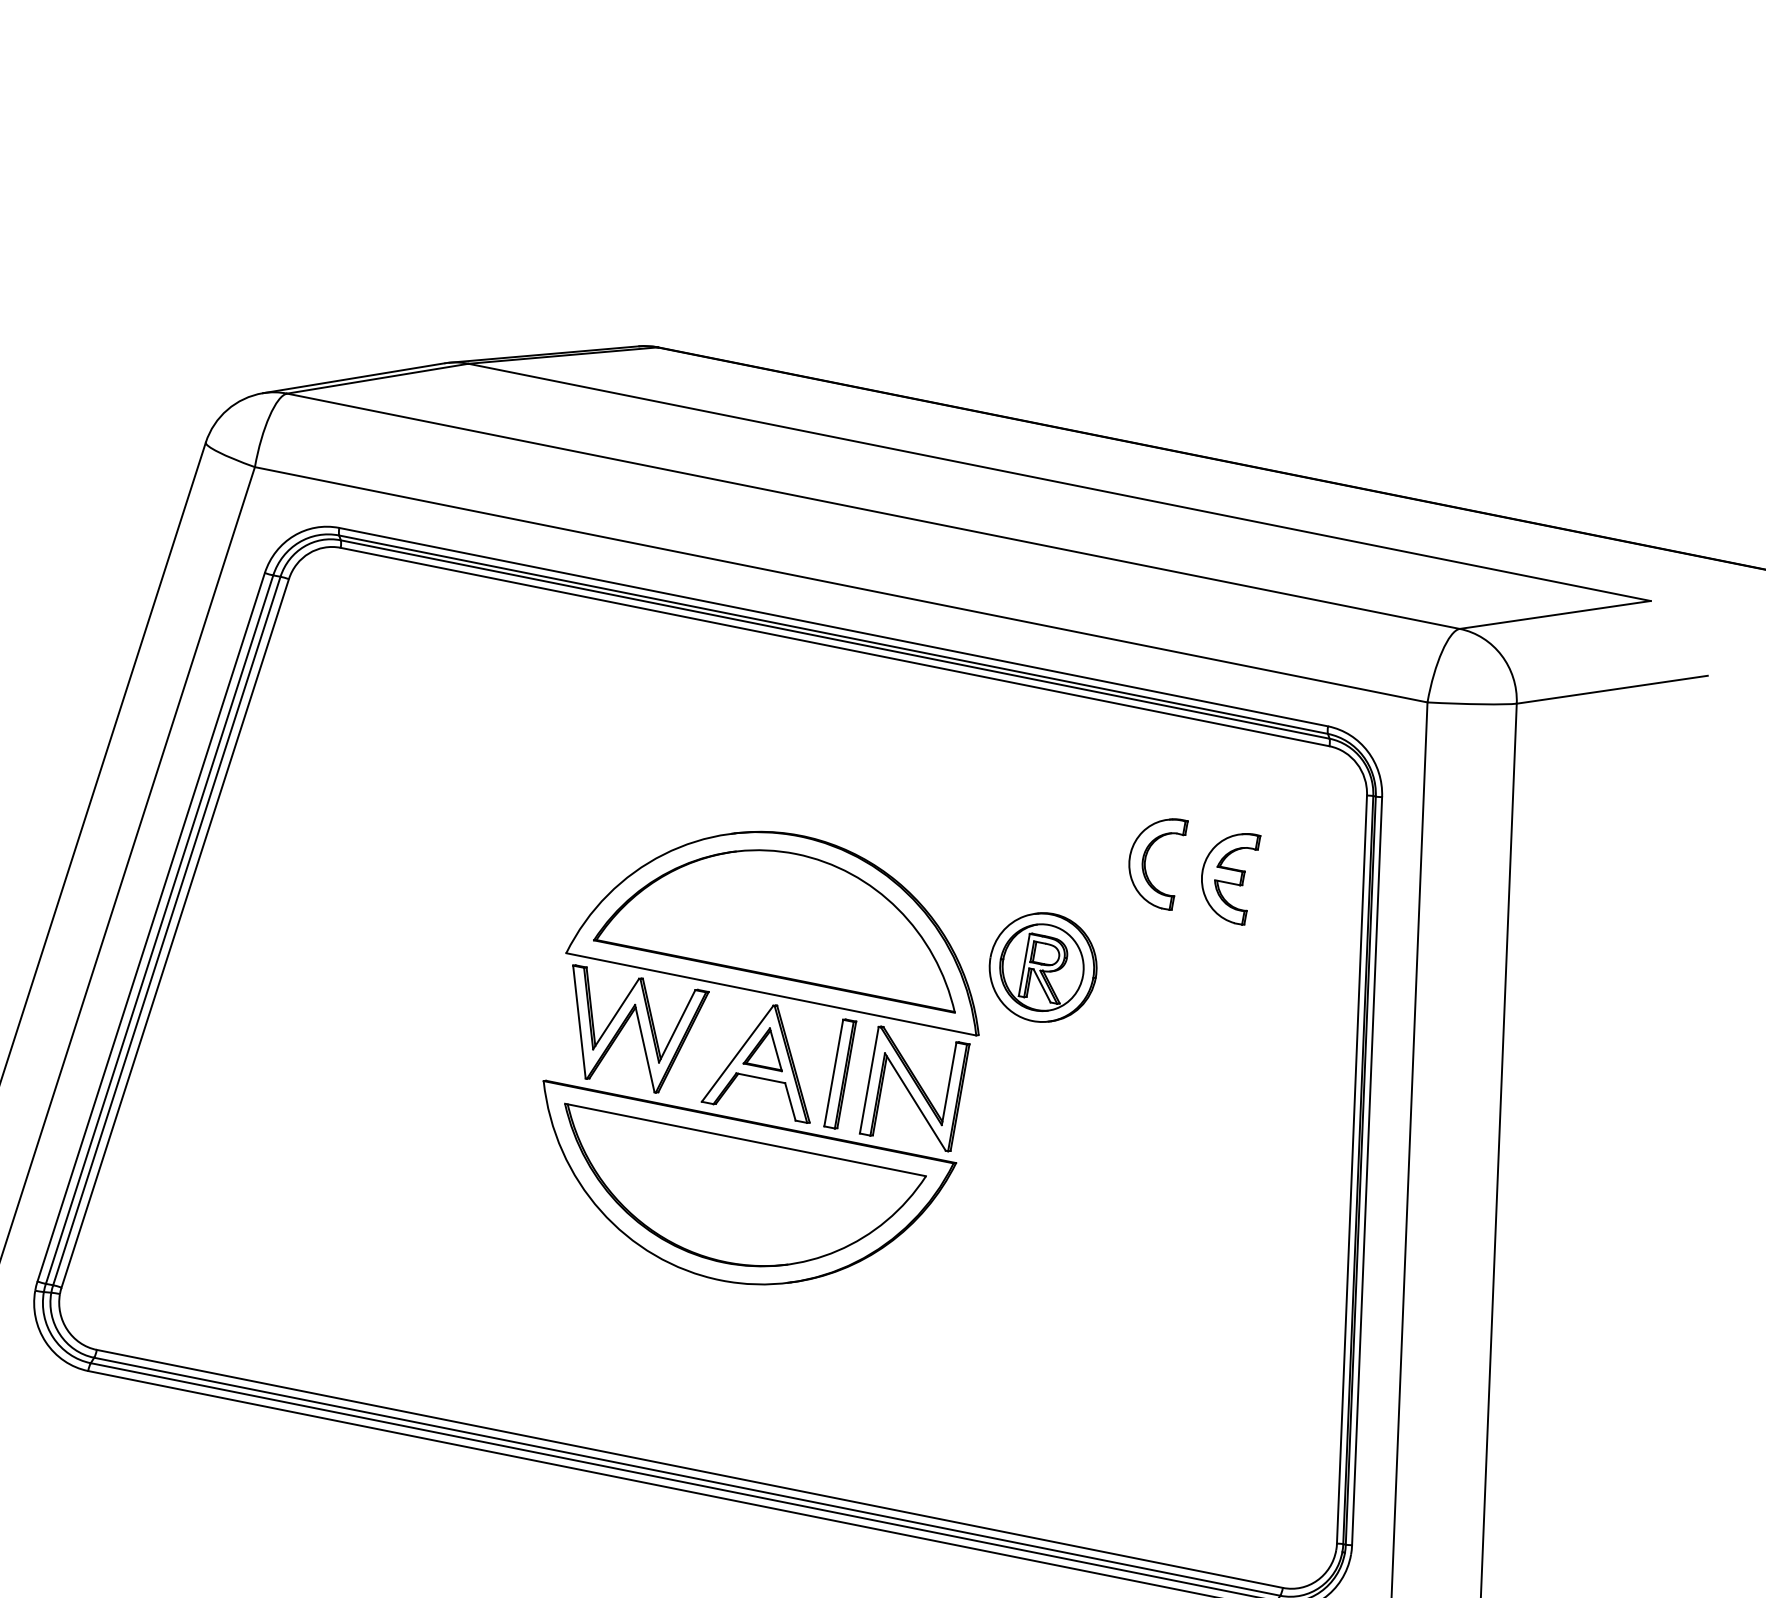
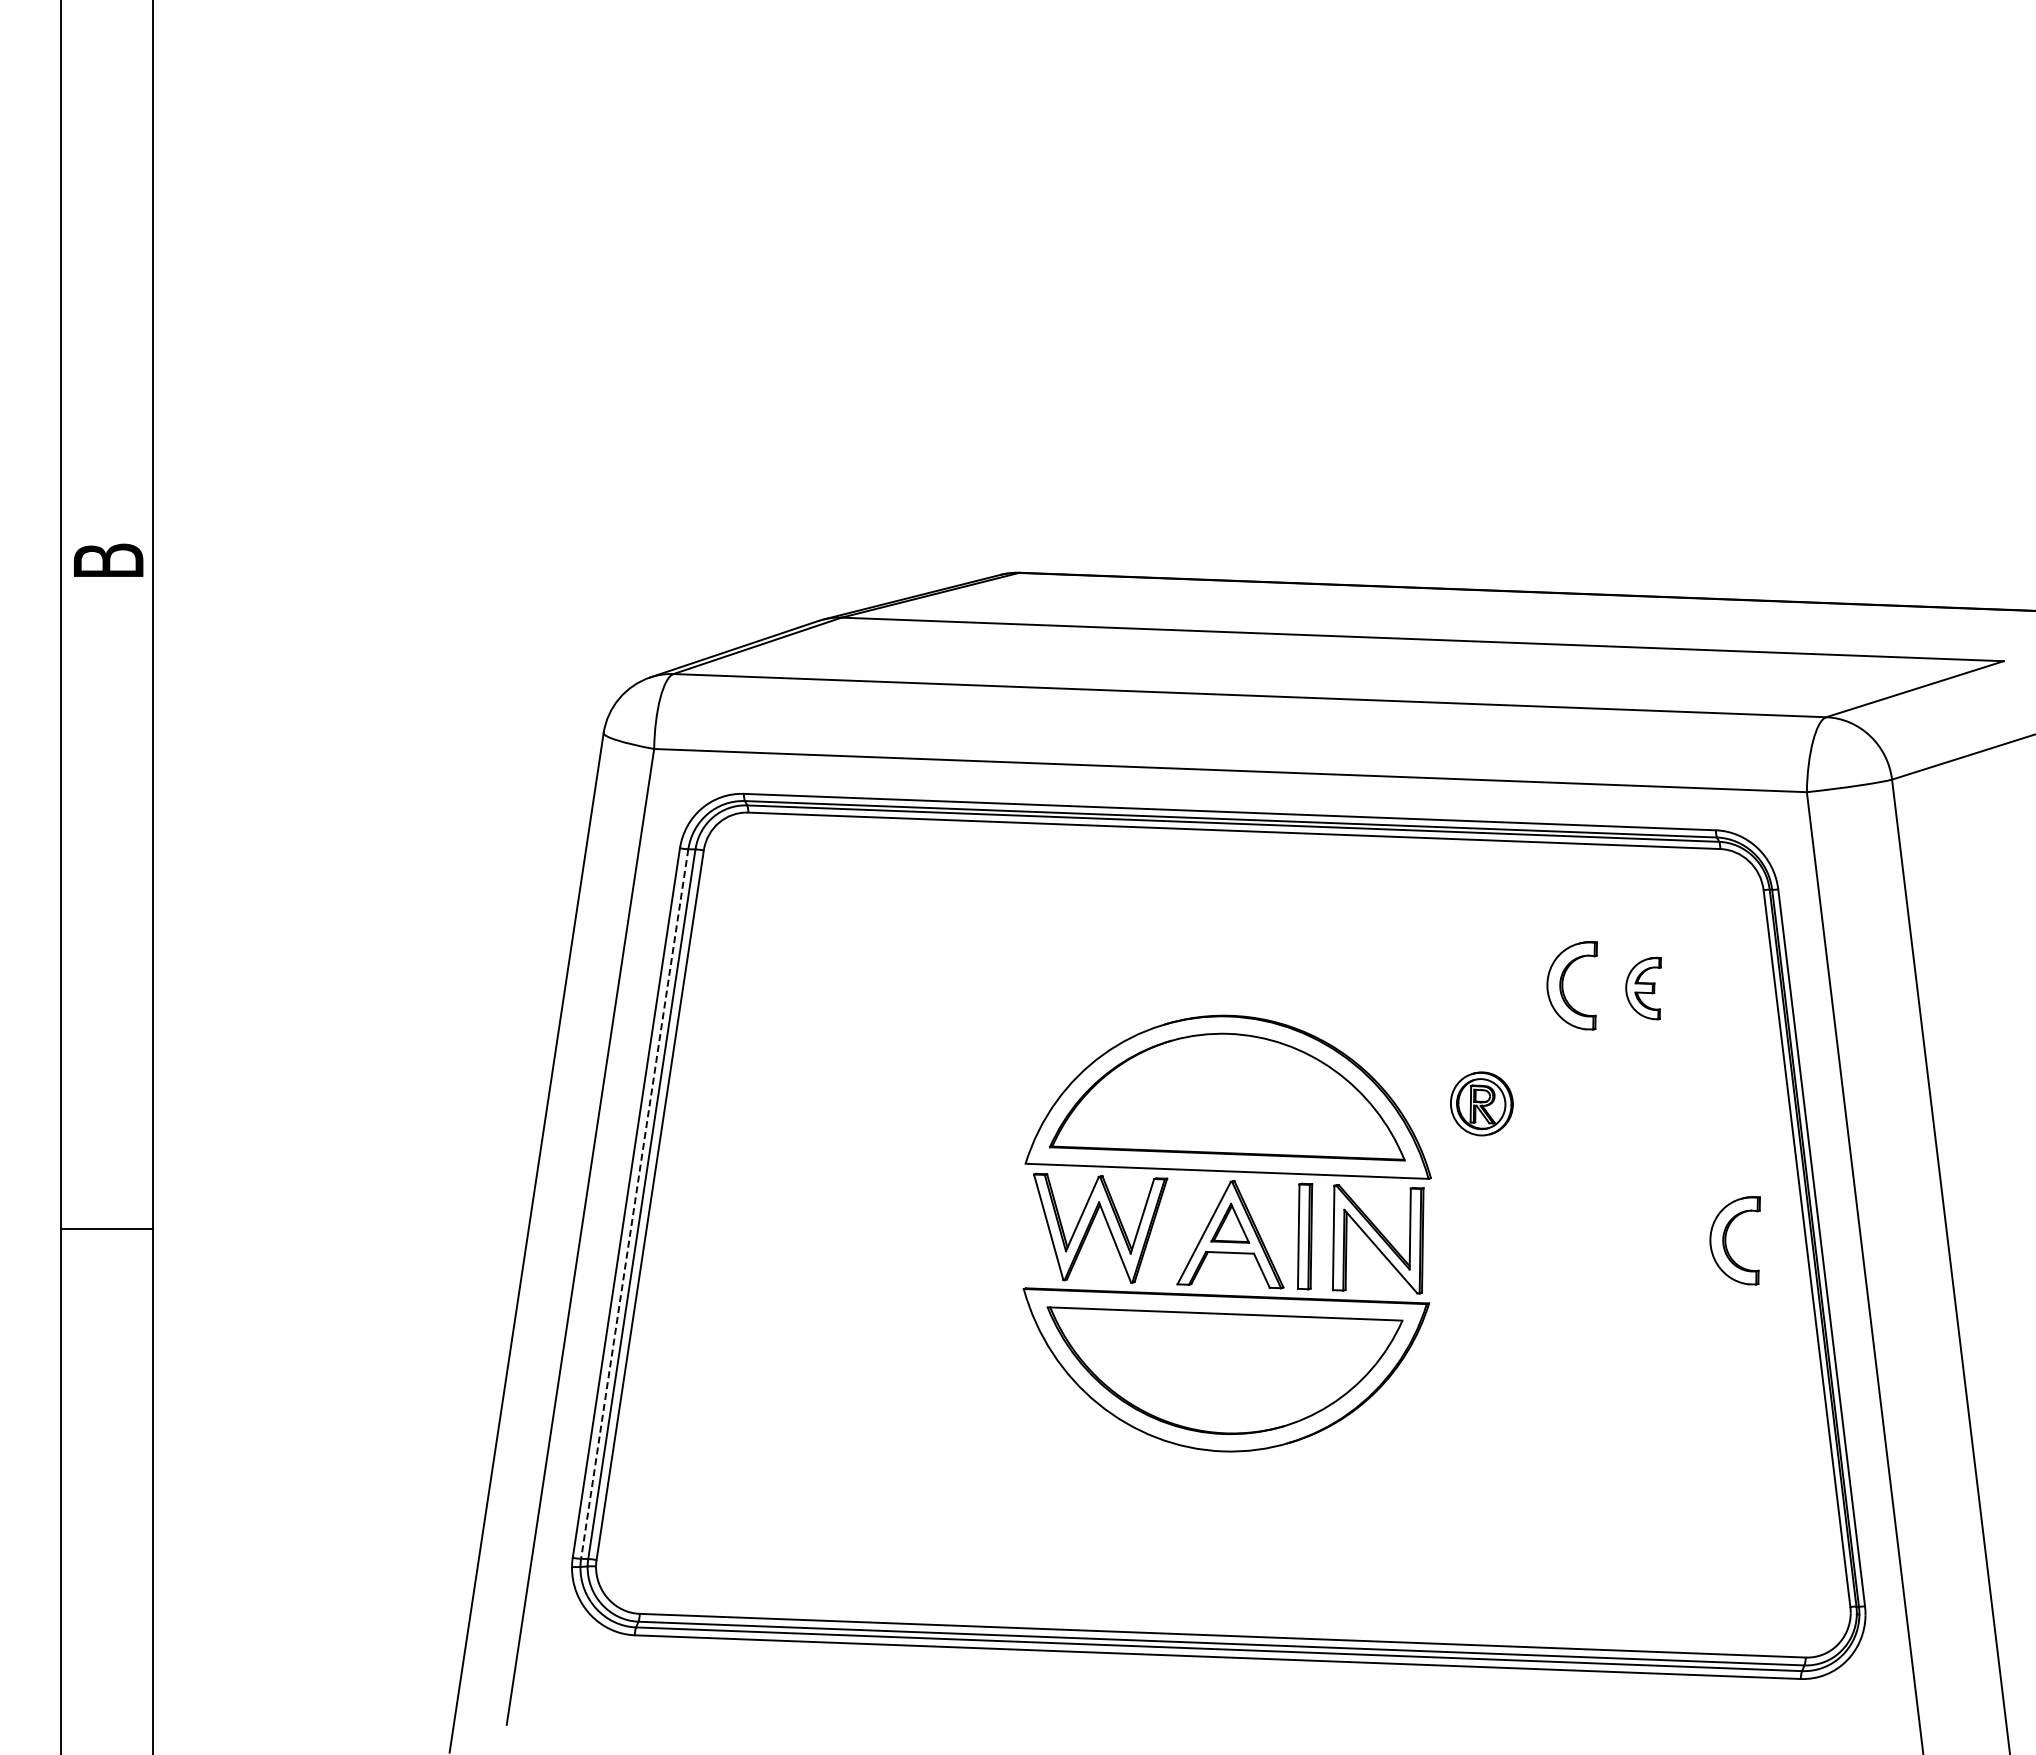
part: (1227, 876) -> (1643, 988), size x0.7
line: (159, 930) -> (634, 1204), solid -> dashed
part: (1042, 967) -> (1481, 1103), size x0.6
part: (1270, 1147) -> (1726, 1240), added

